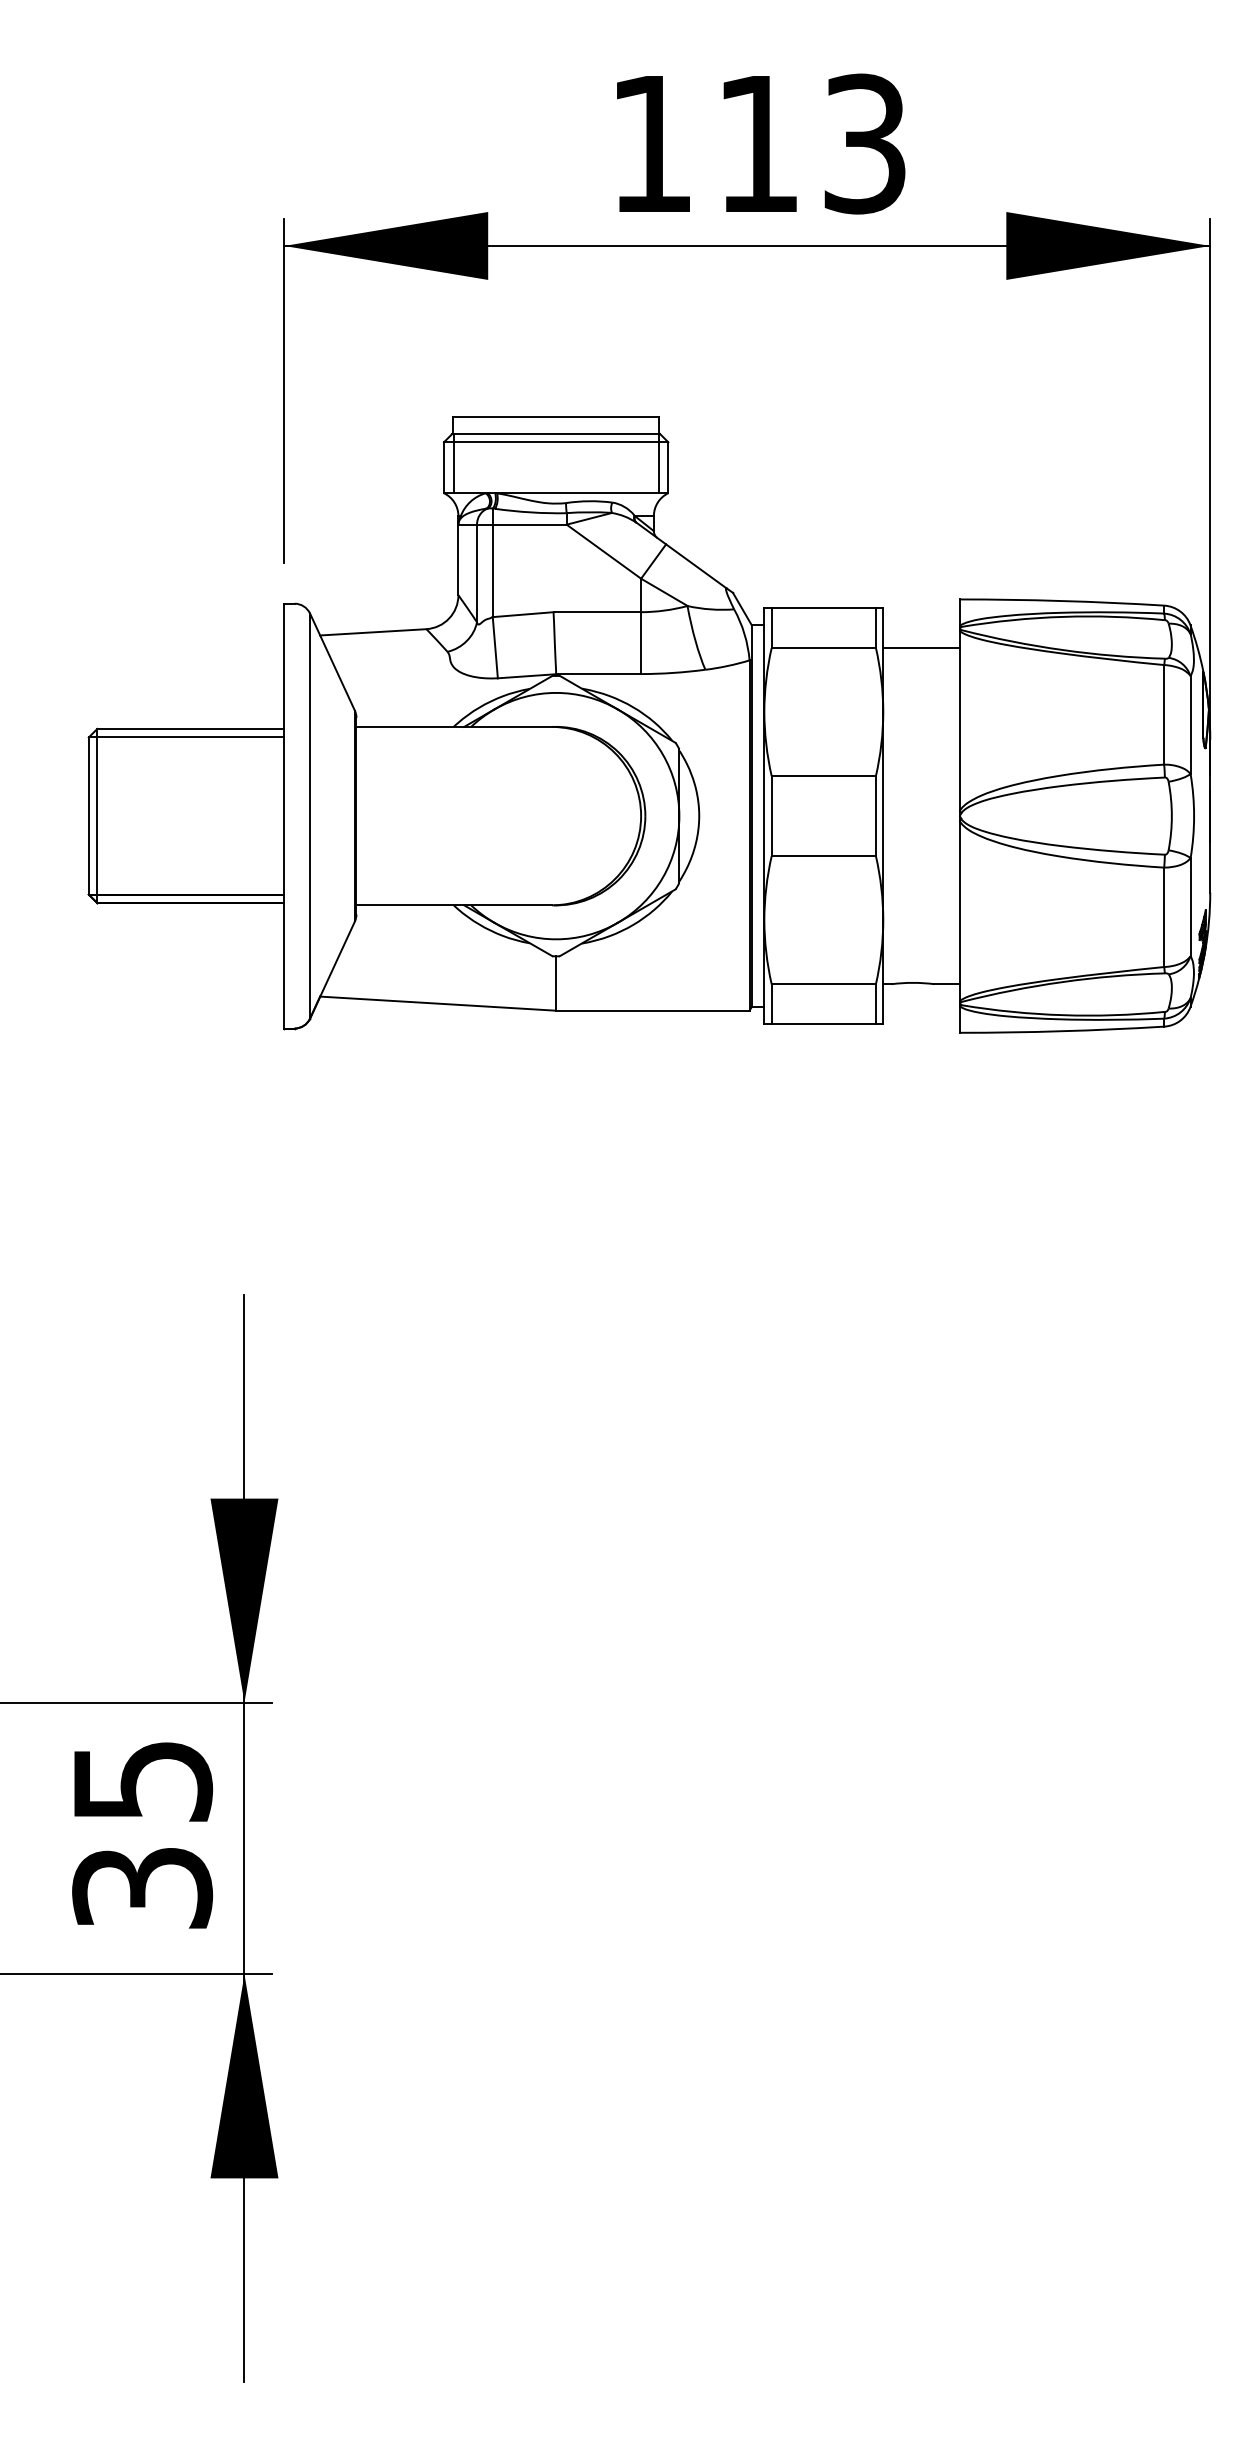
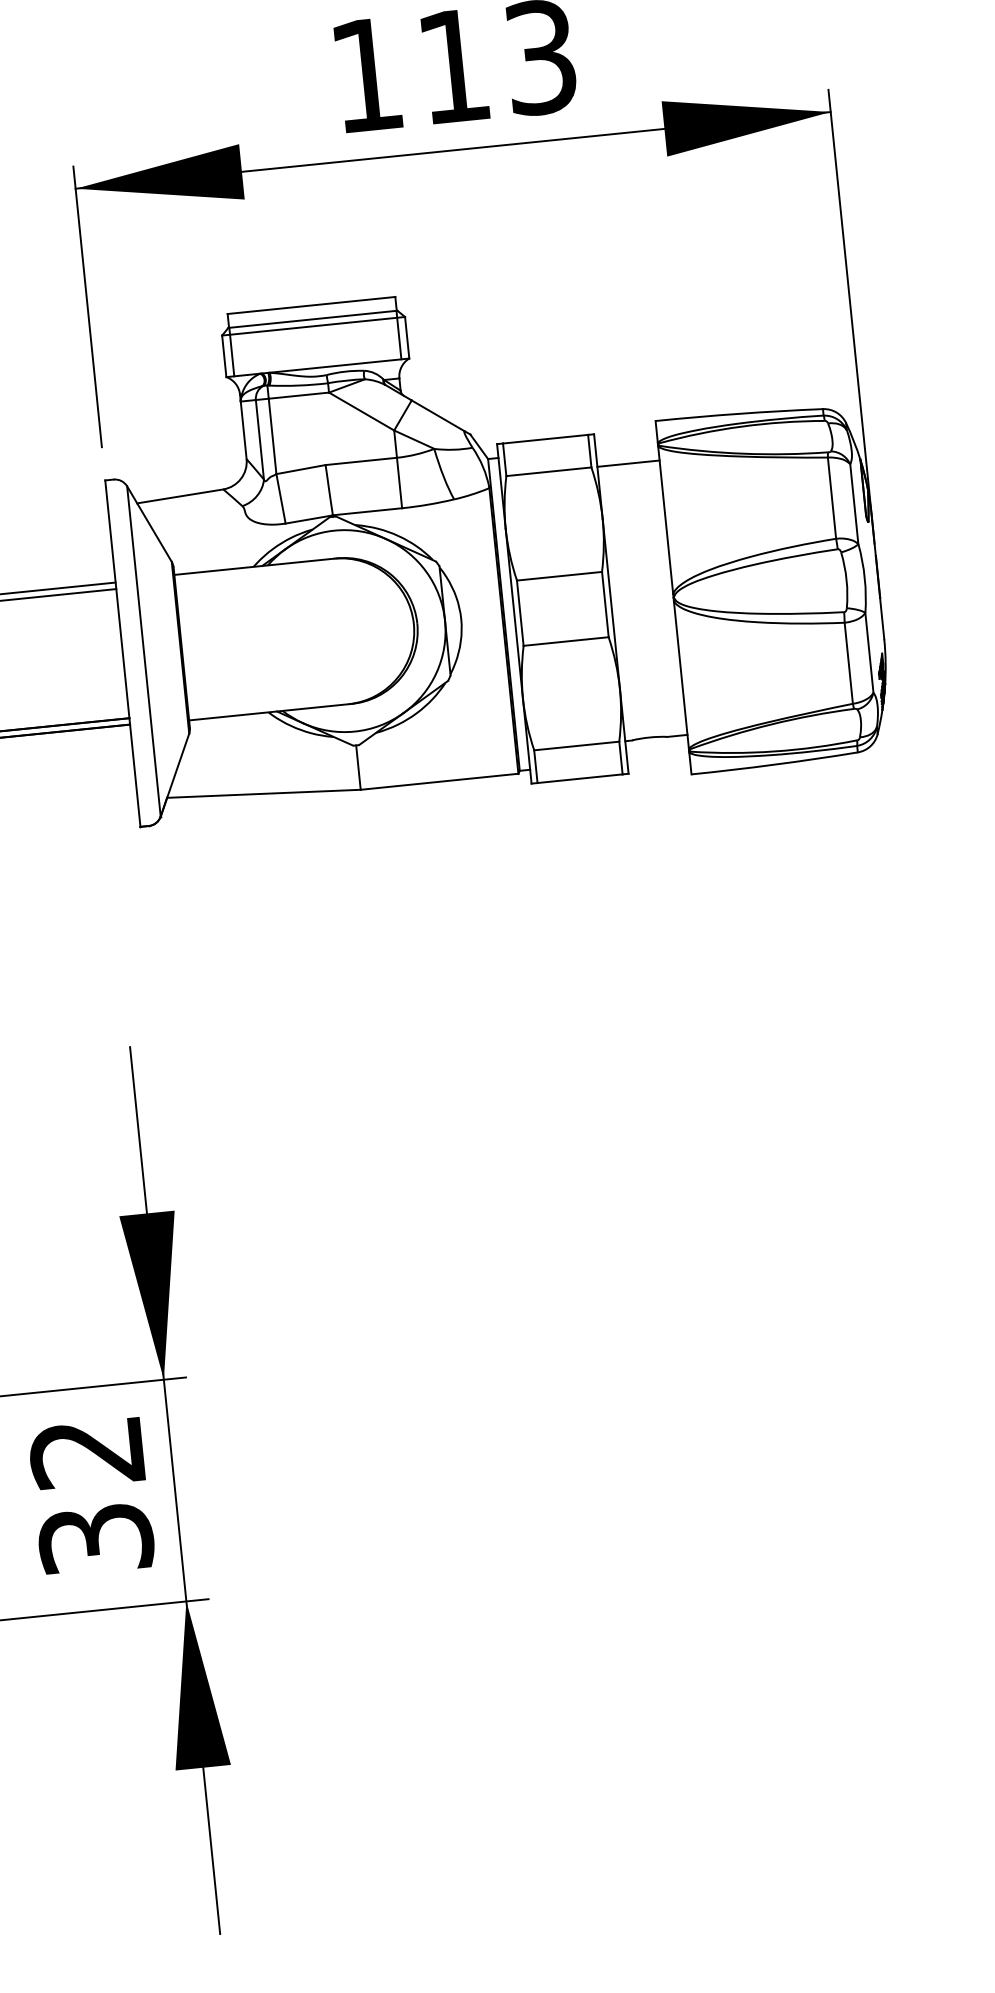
text: (142, 1782) -> (87, 1453), 35 -> 32

